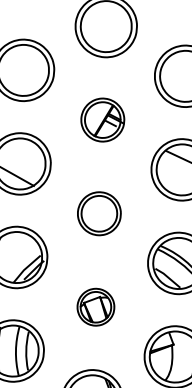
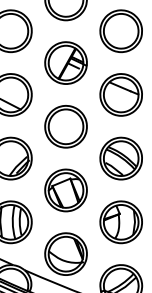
part: (102, 119) -> (65, 62), size x1.43
part: (98, 213) -> (65, 126), size x1.43
part: (95, 307) -> (65, 190), size x1.67

